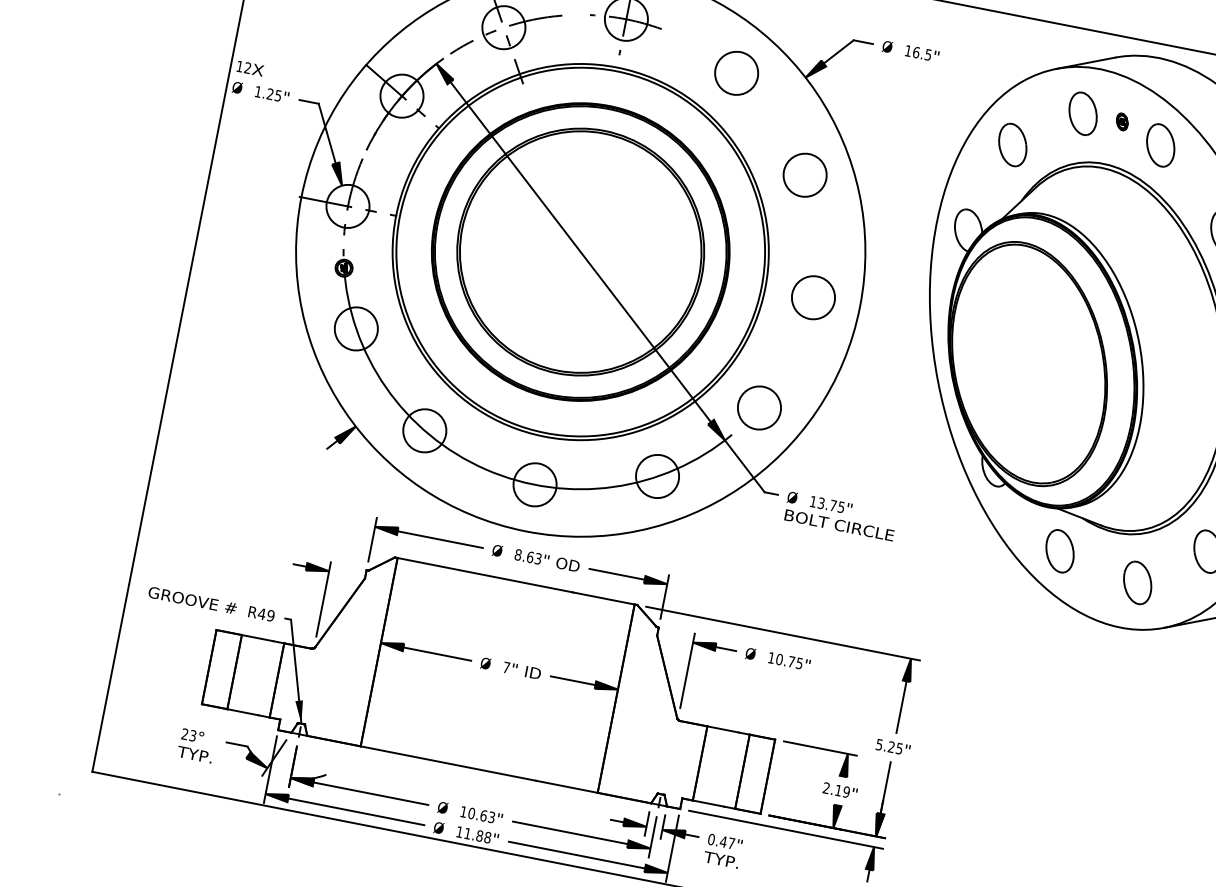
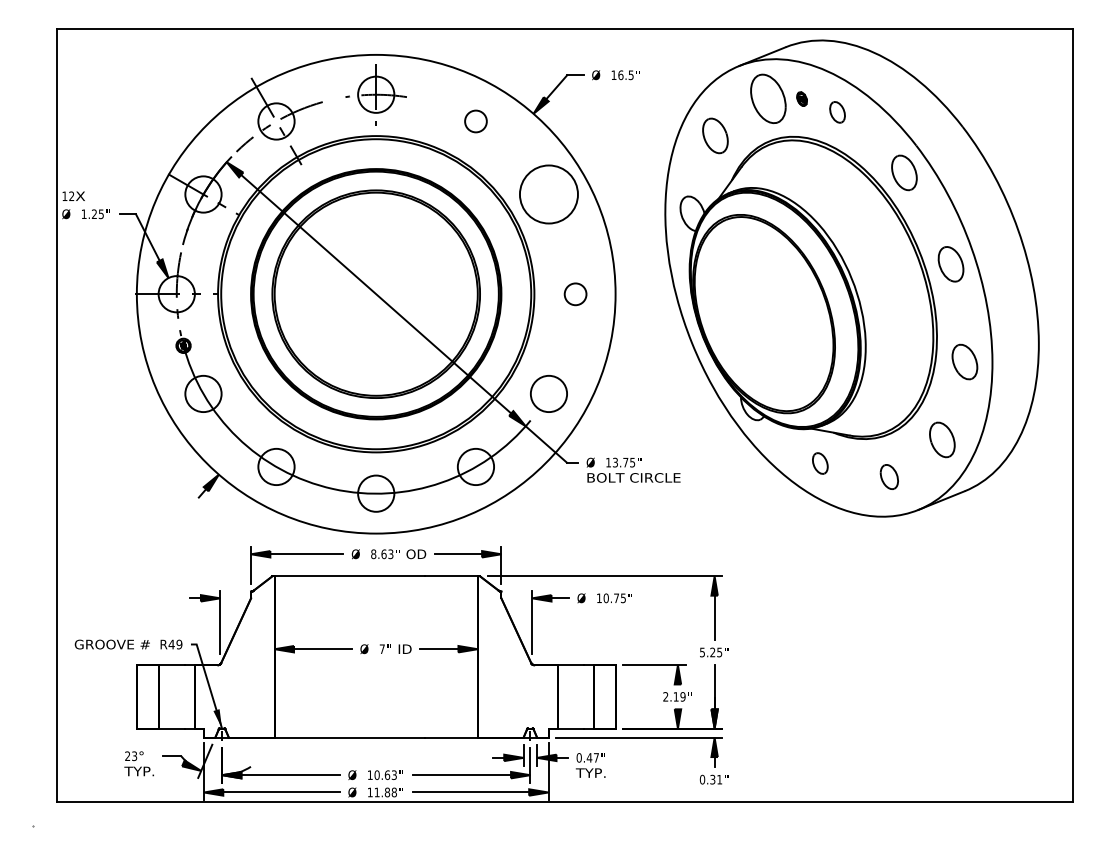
circle: (736, 73) -> (475, 121), size x0.6
part: (1083, 113) -> (768, 98), size x1.4
part: (1160, 145) -> (837, 112), size x0.6
circle: (804, 175) -> (548, 194), size x1.6
circle: (813, 298) -> (575, 294), size x0.6
part: (1060, 551) -> (820, 463), size x0.6
part: (1137, 582) -> (889, 476), size x0.7

